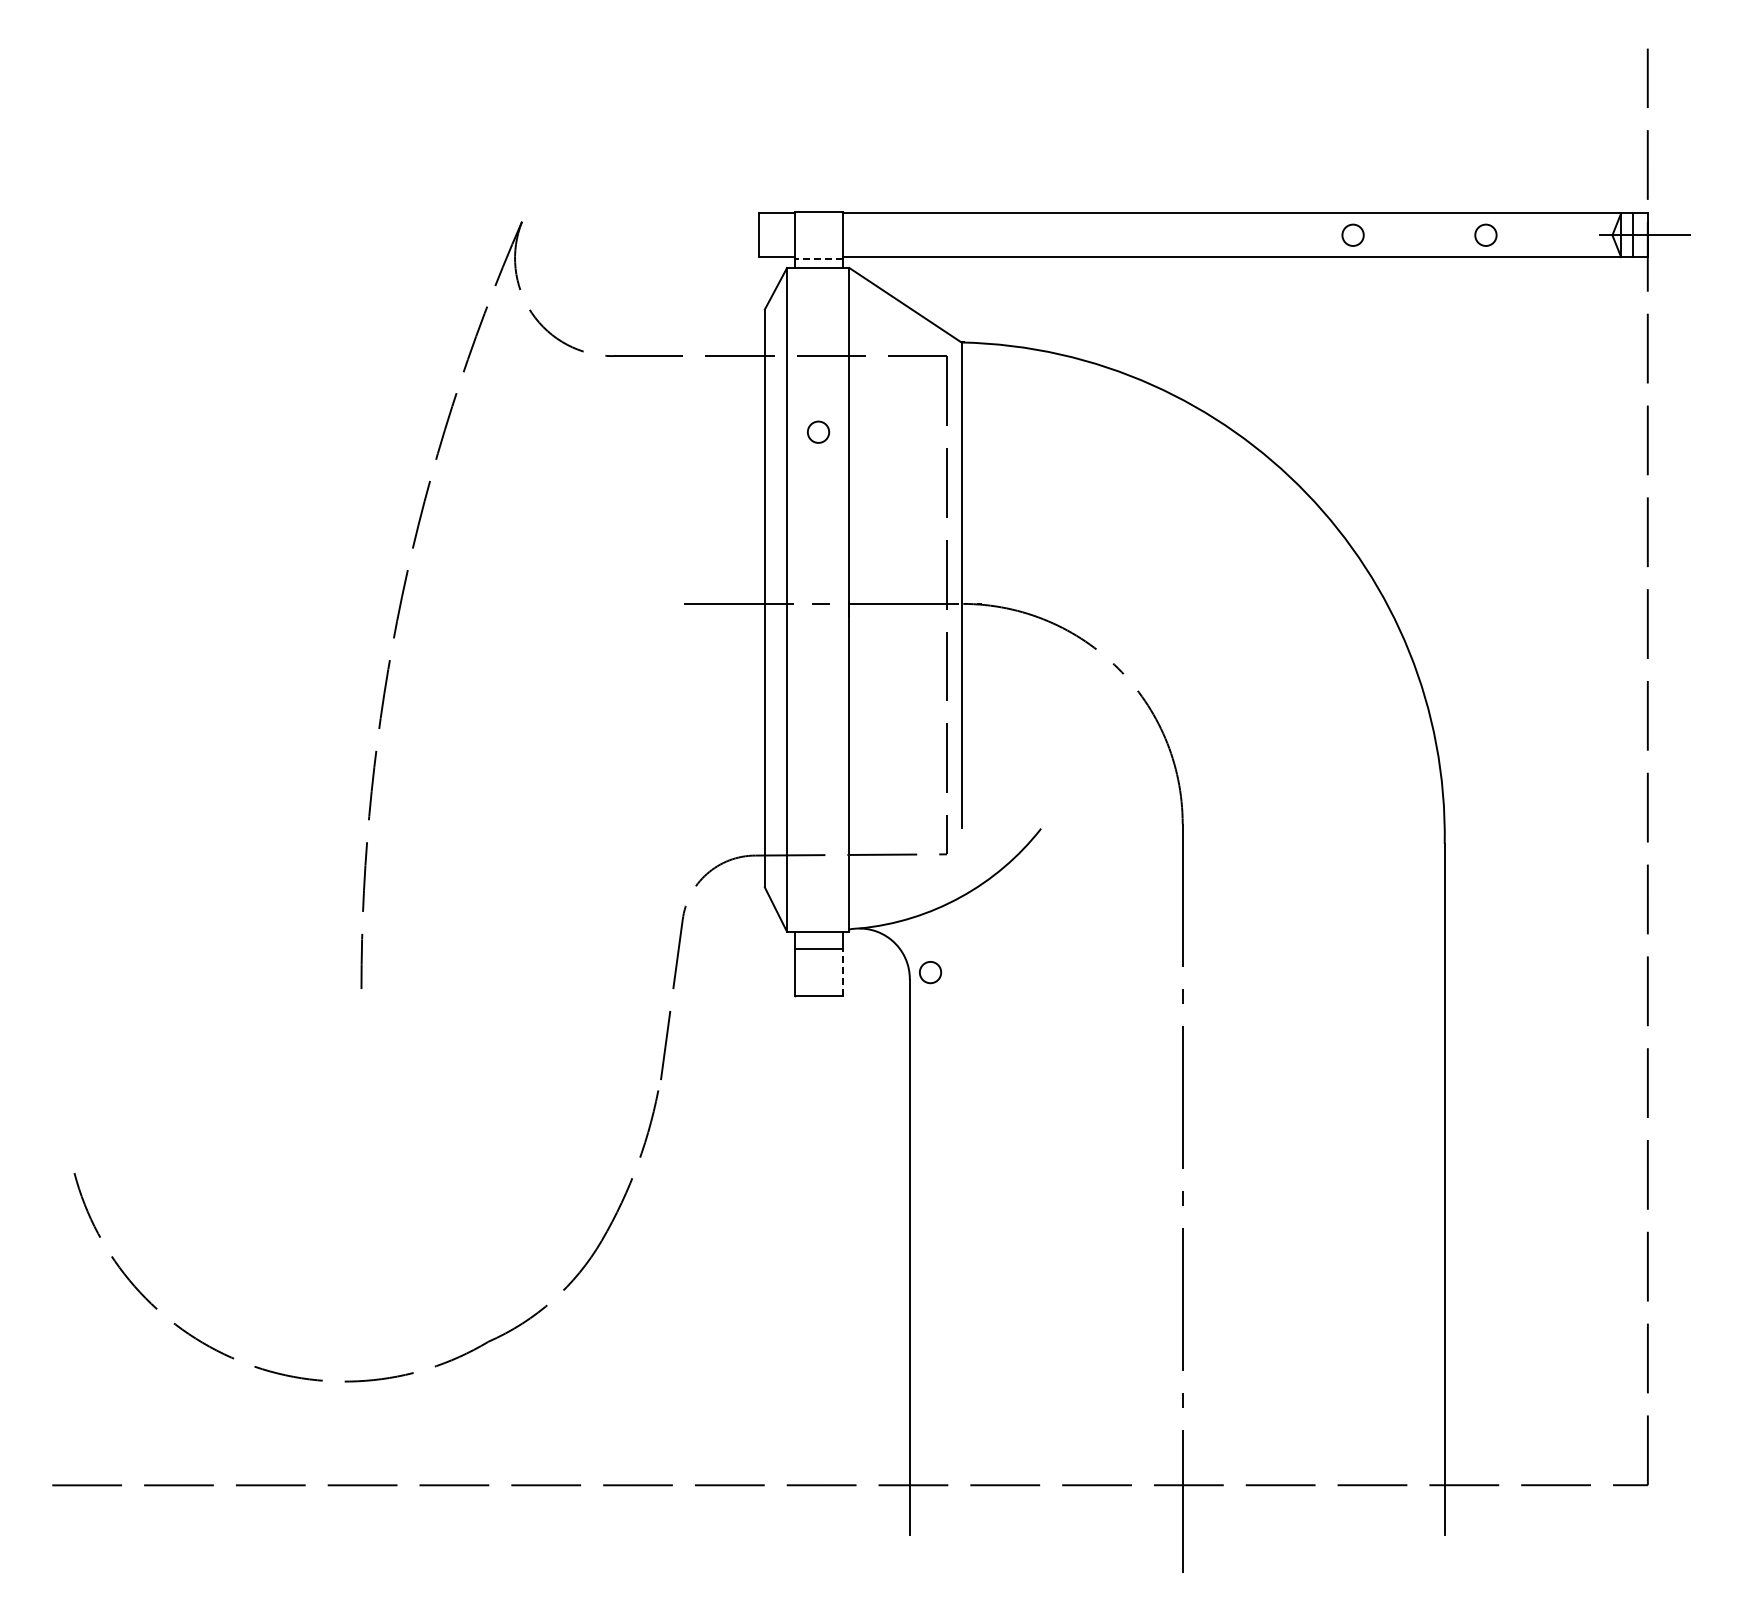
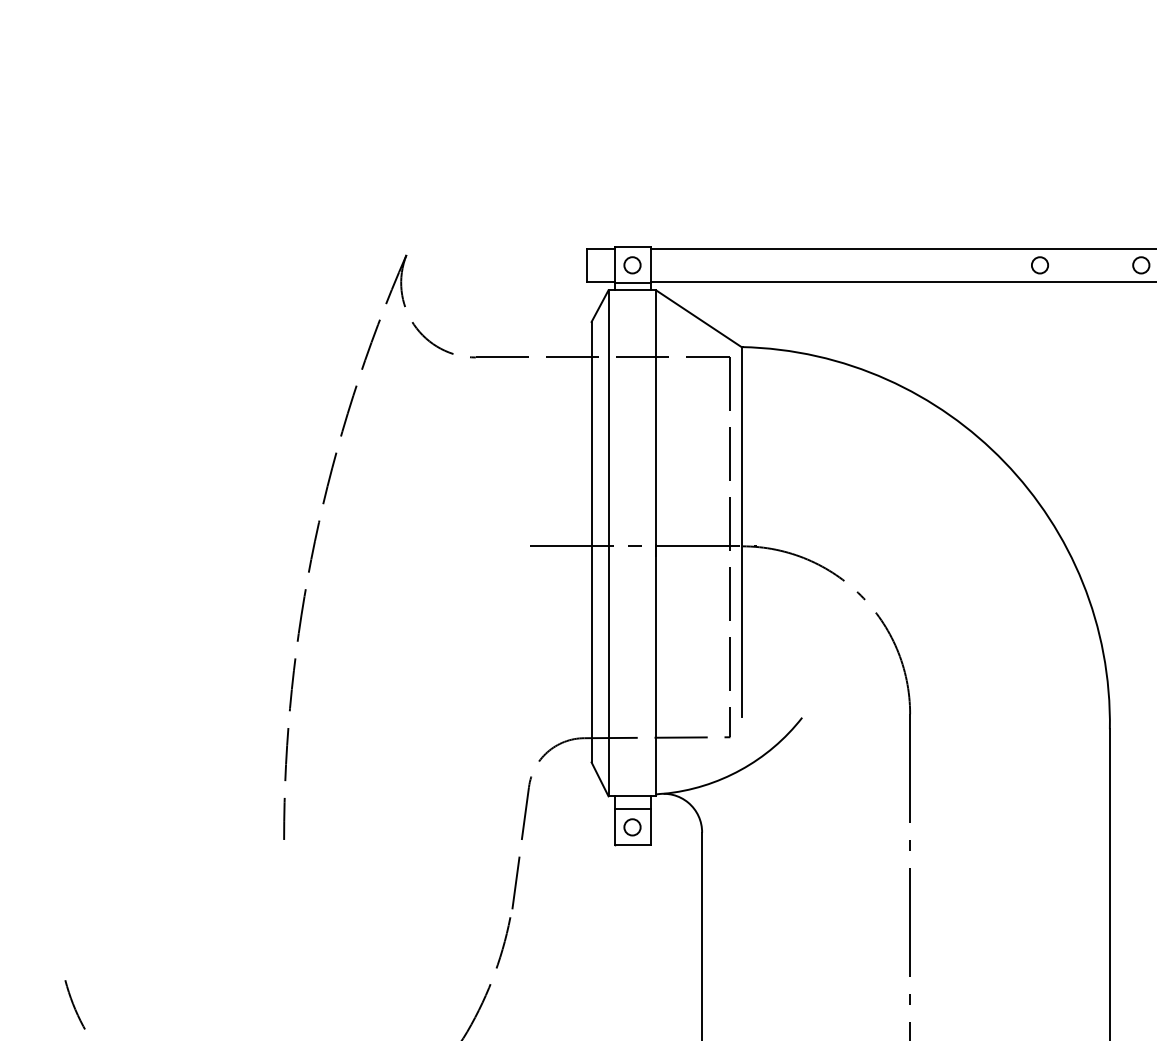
line: (819, 258) -> (633, 283), dashed -> solid
circle: (818, 431) -> (632, 264), moved
line: (843, 971) -> (651, 826), dashed -> solid
circle: (930, 972) -> (632, 827), moved

